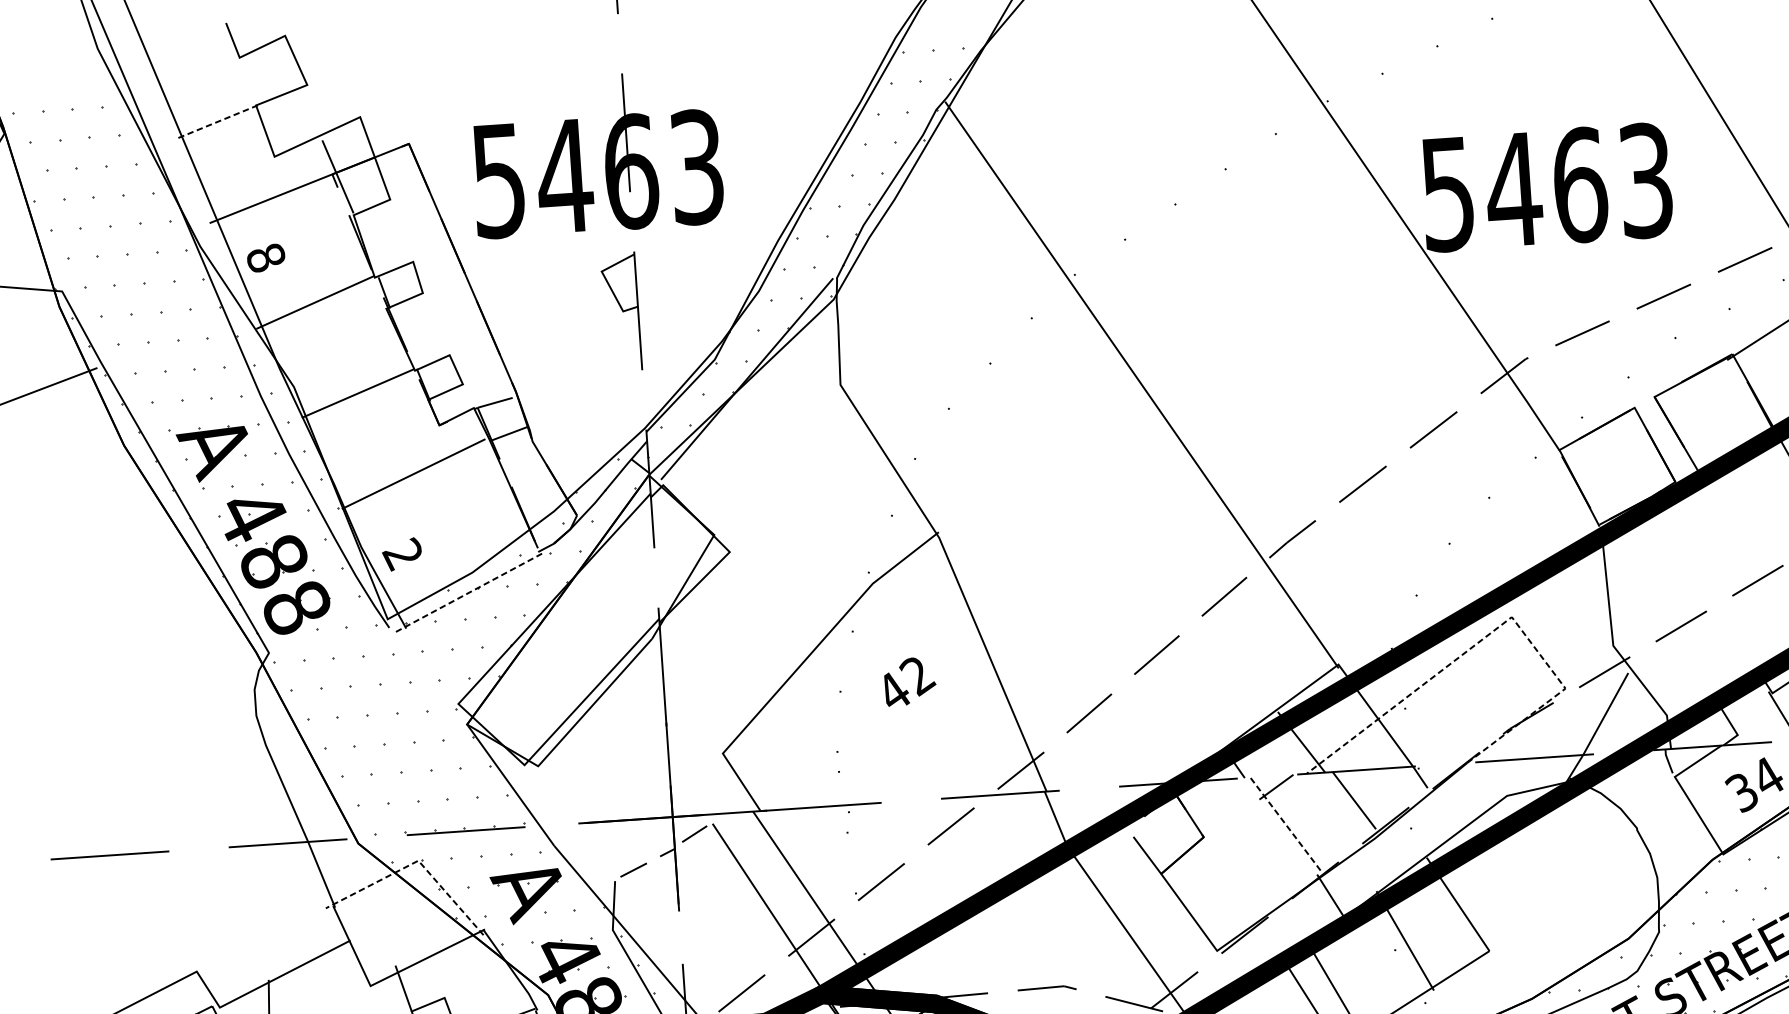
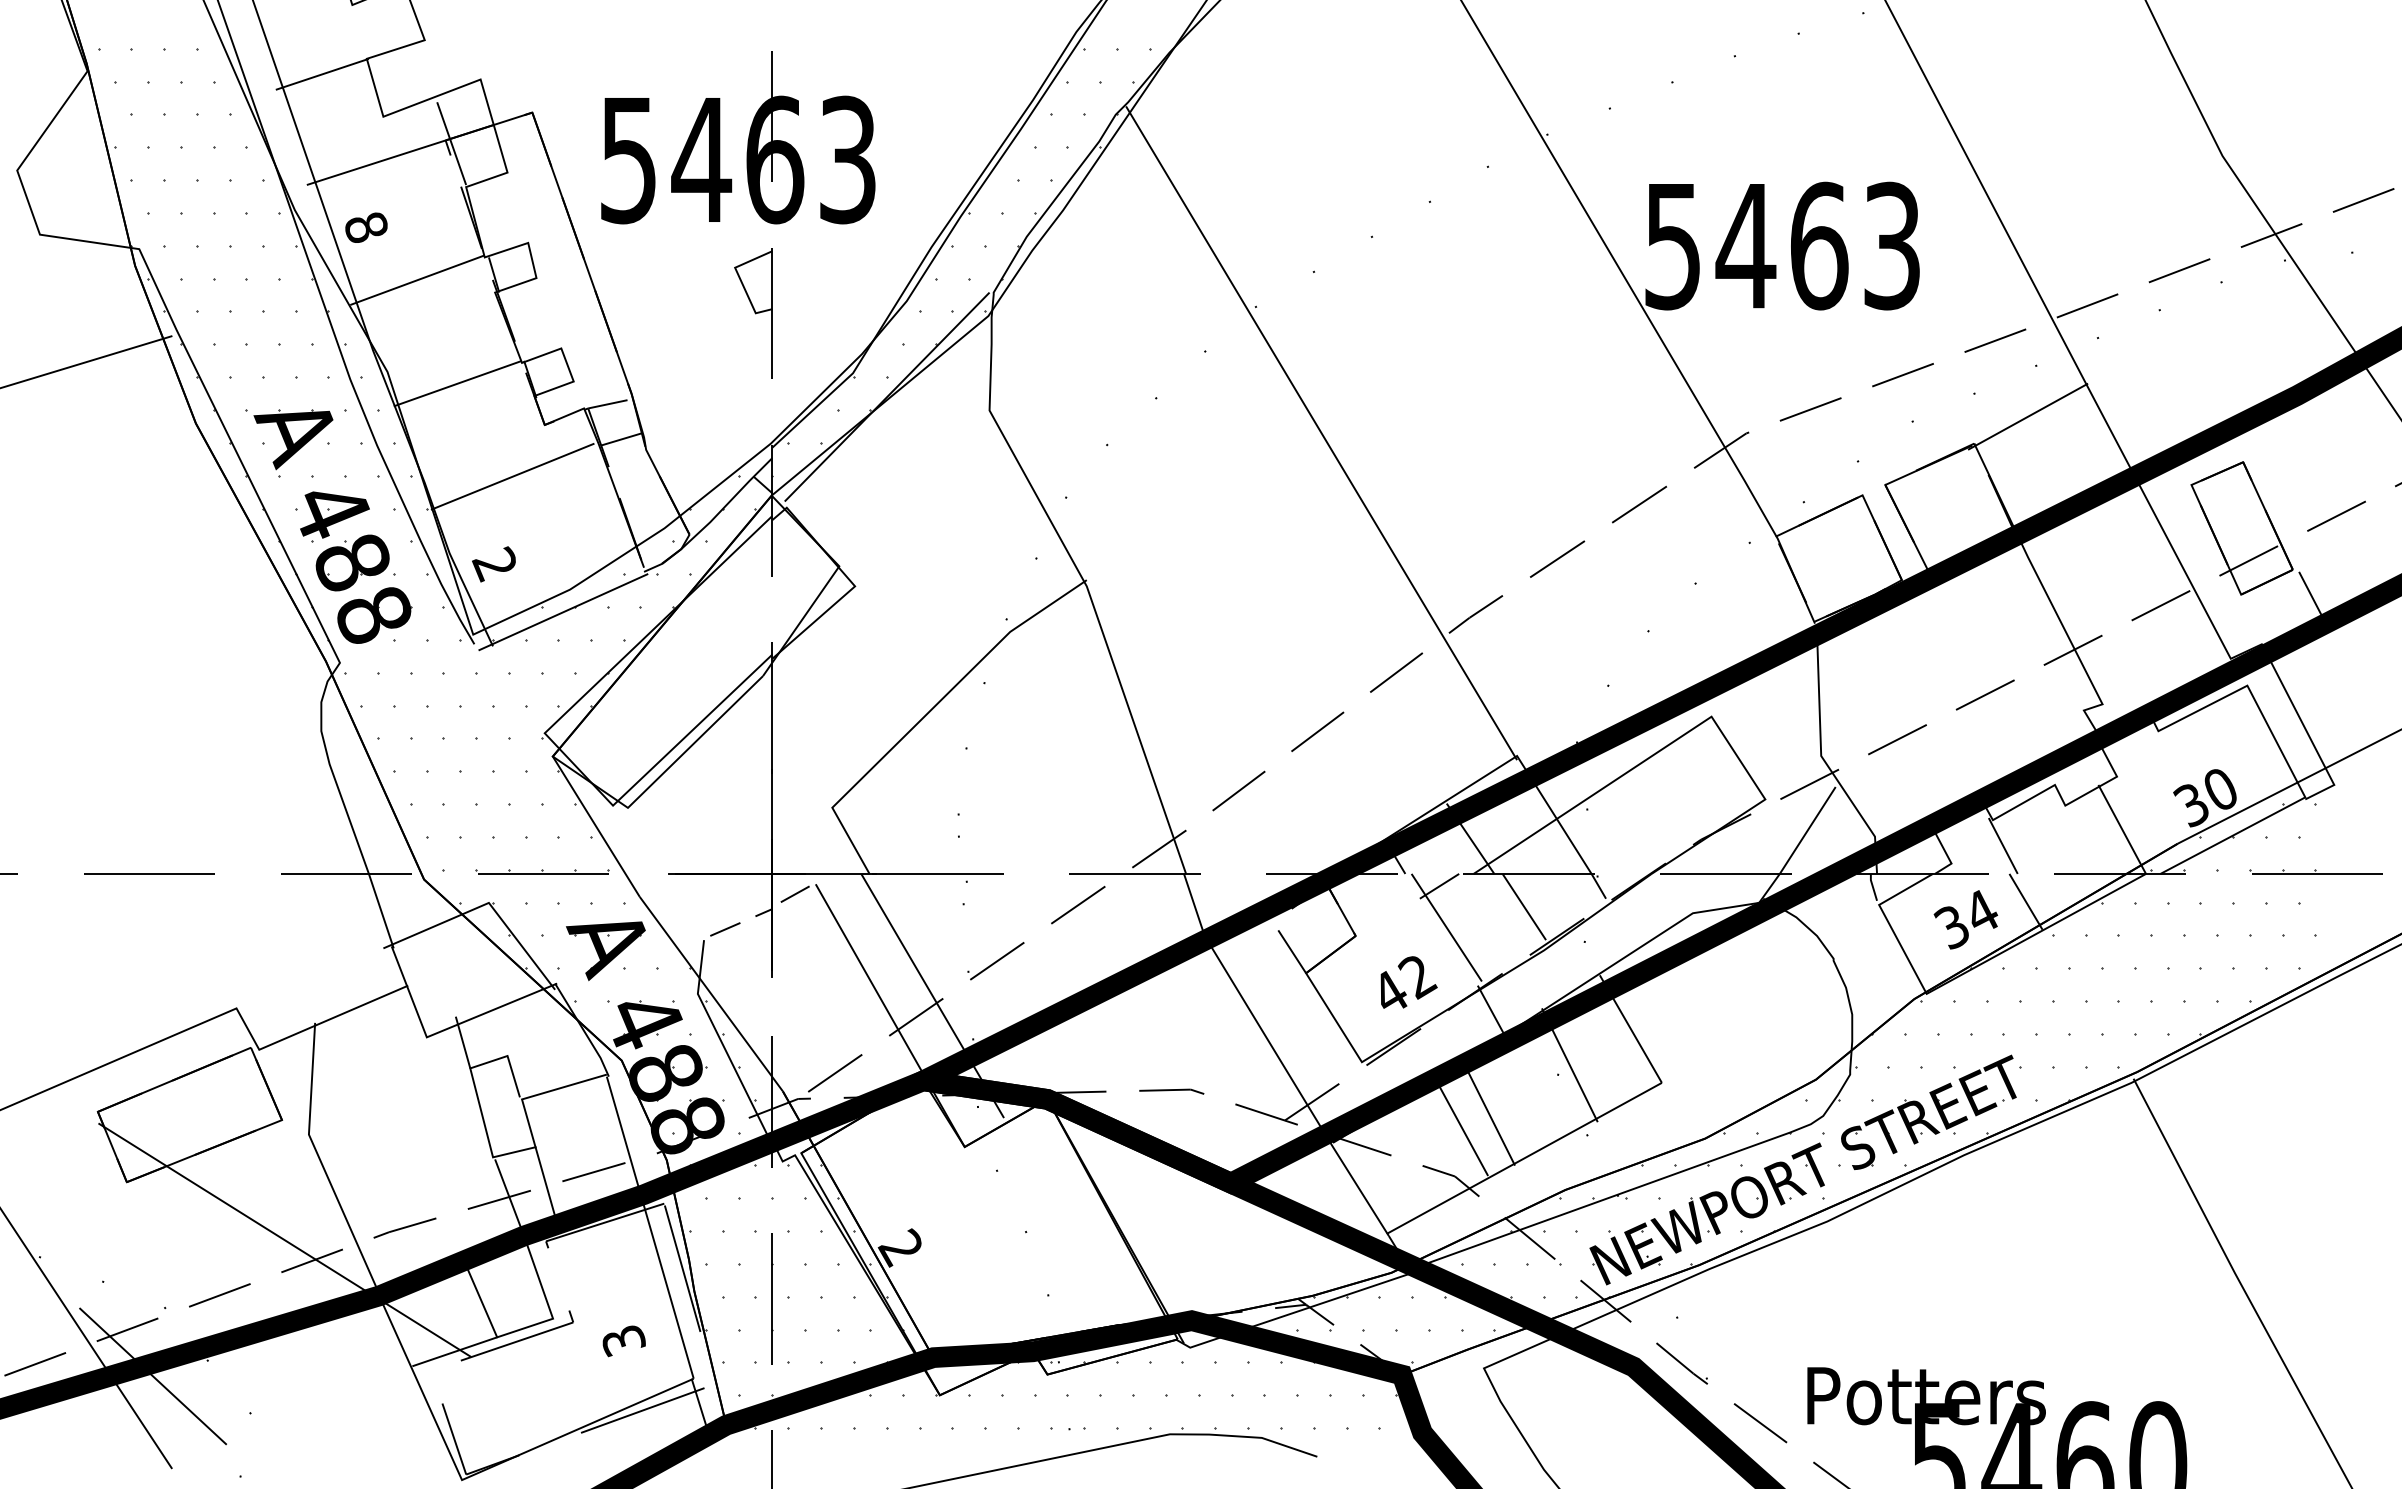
line: (216, 122) -> (321, 74), dashed -> solid
line: (467, 593) -> (562, 612), dashed -> solid
line: (1493, 630) -> (1690, 730), dashed -> solid
text: (909, 681) -> (1408, 982), moved
line: (1285, 823) -> (1446, 927), dashed -> solid
line: (417, 861) -> (487, 903), dashed -> solid

